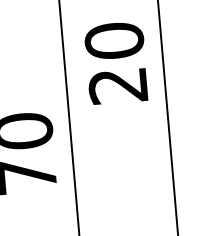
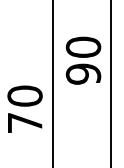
text: (118, 84) -> (83, 73), 20 -> 90

